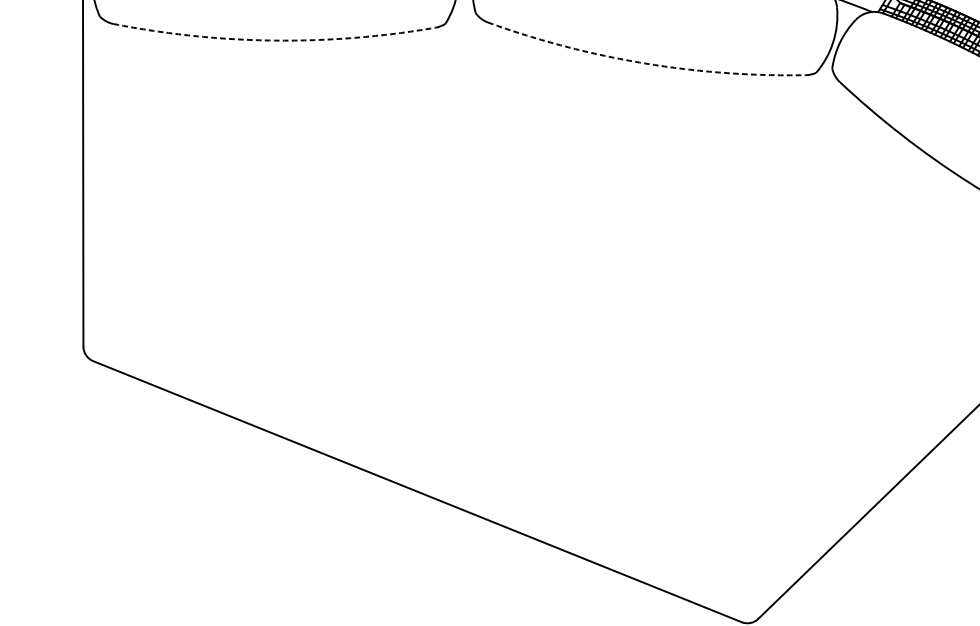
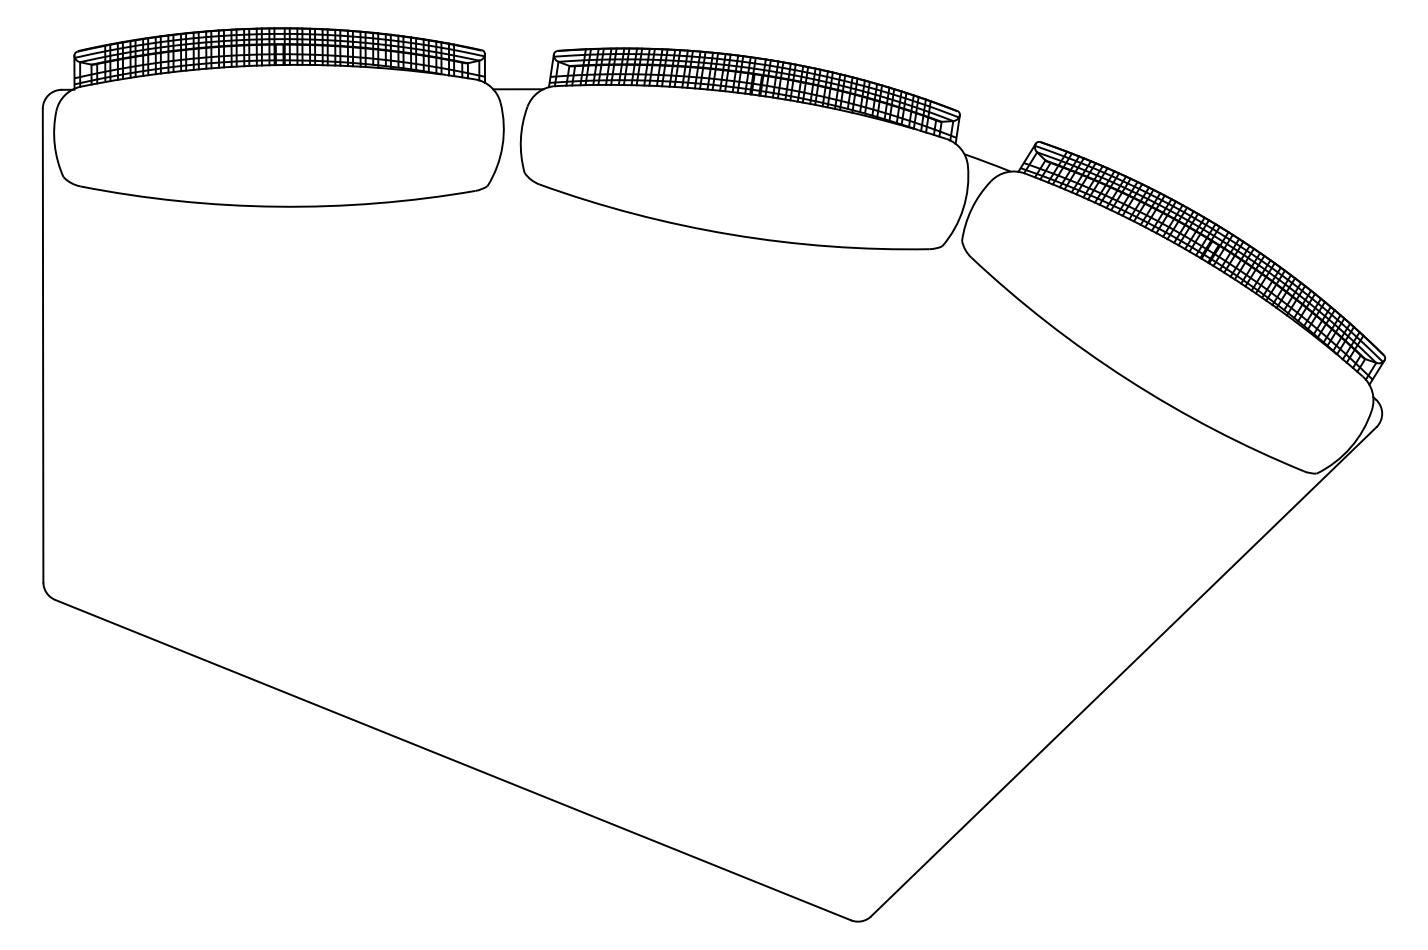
arc: (274, 40) -> (277, 206), dashed -> solid
arc: (644, 63) -> (731, 234), dashed -> solid

